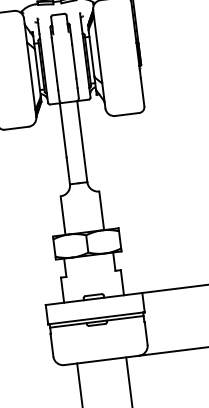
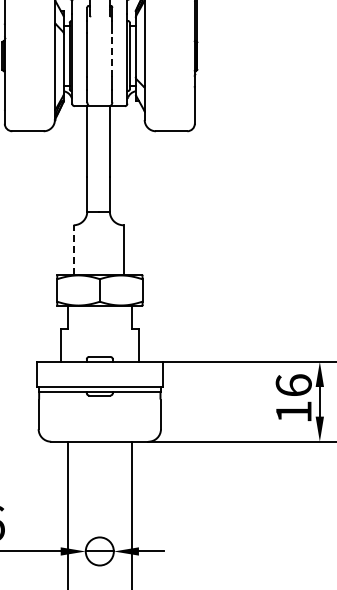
line: (74, 61) -> (112, 55), solid -> dashed
line: (63, 214) -> (73, 249), solid -> dashed

